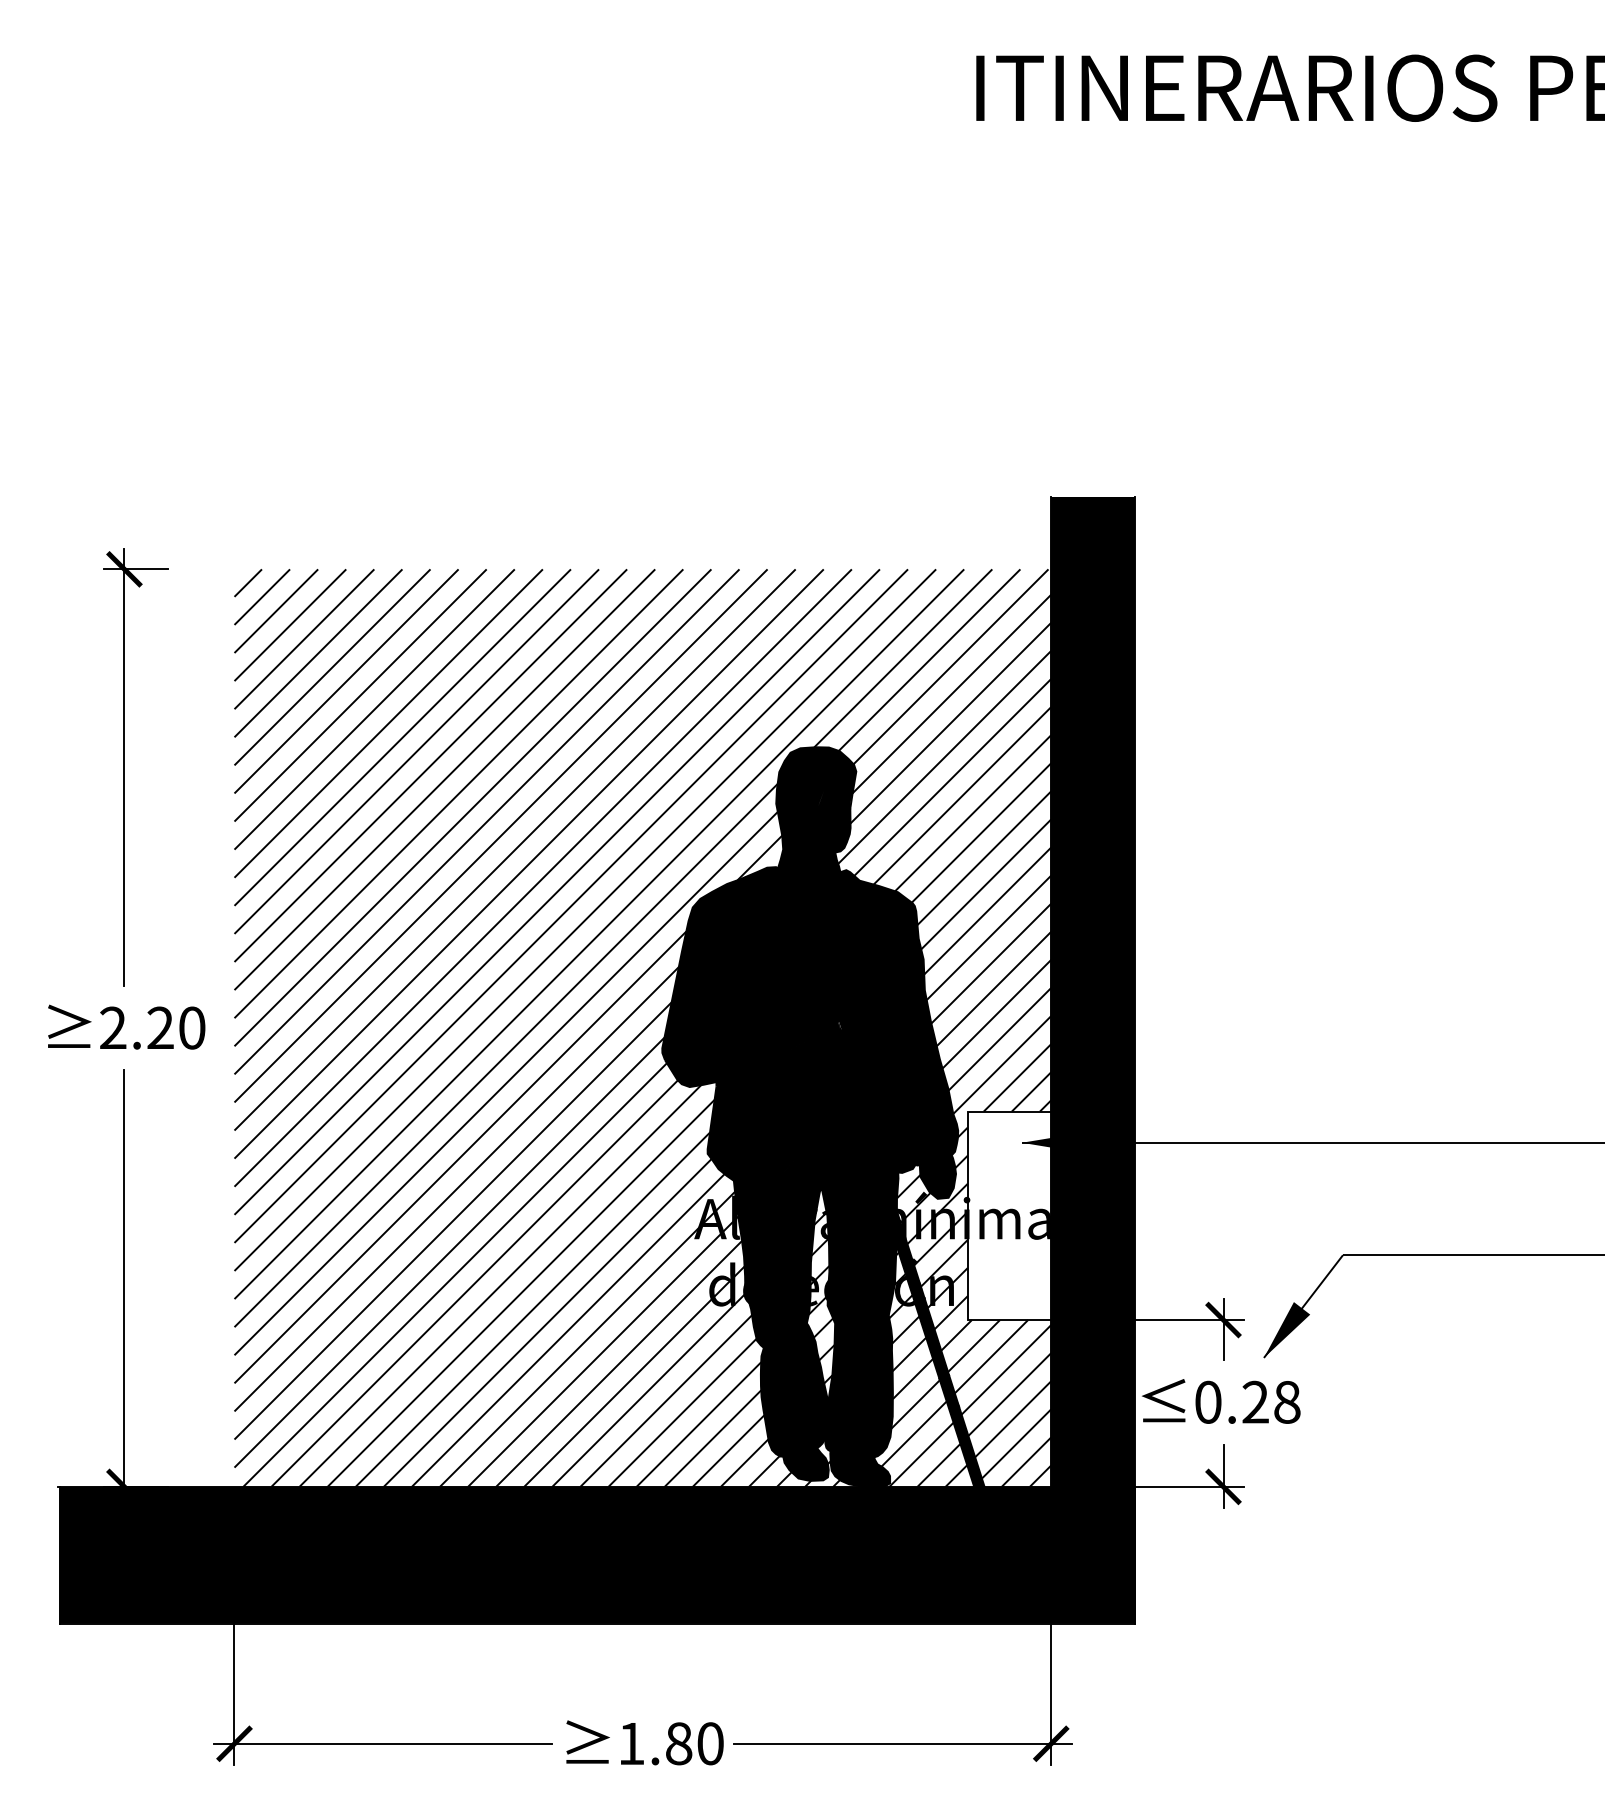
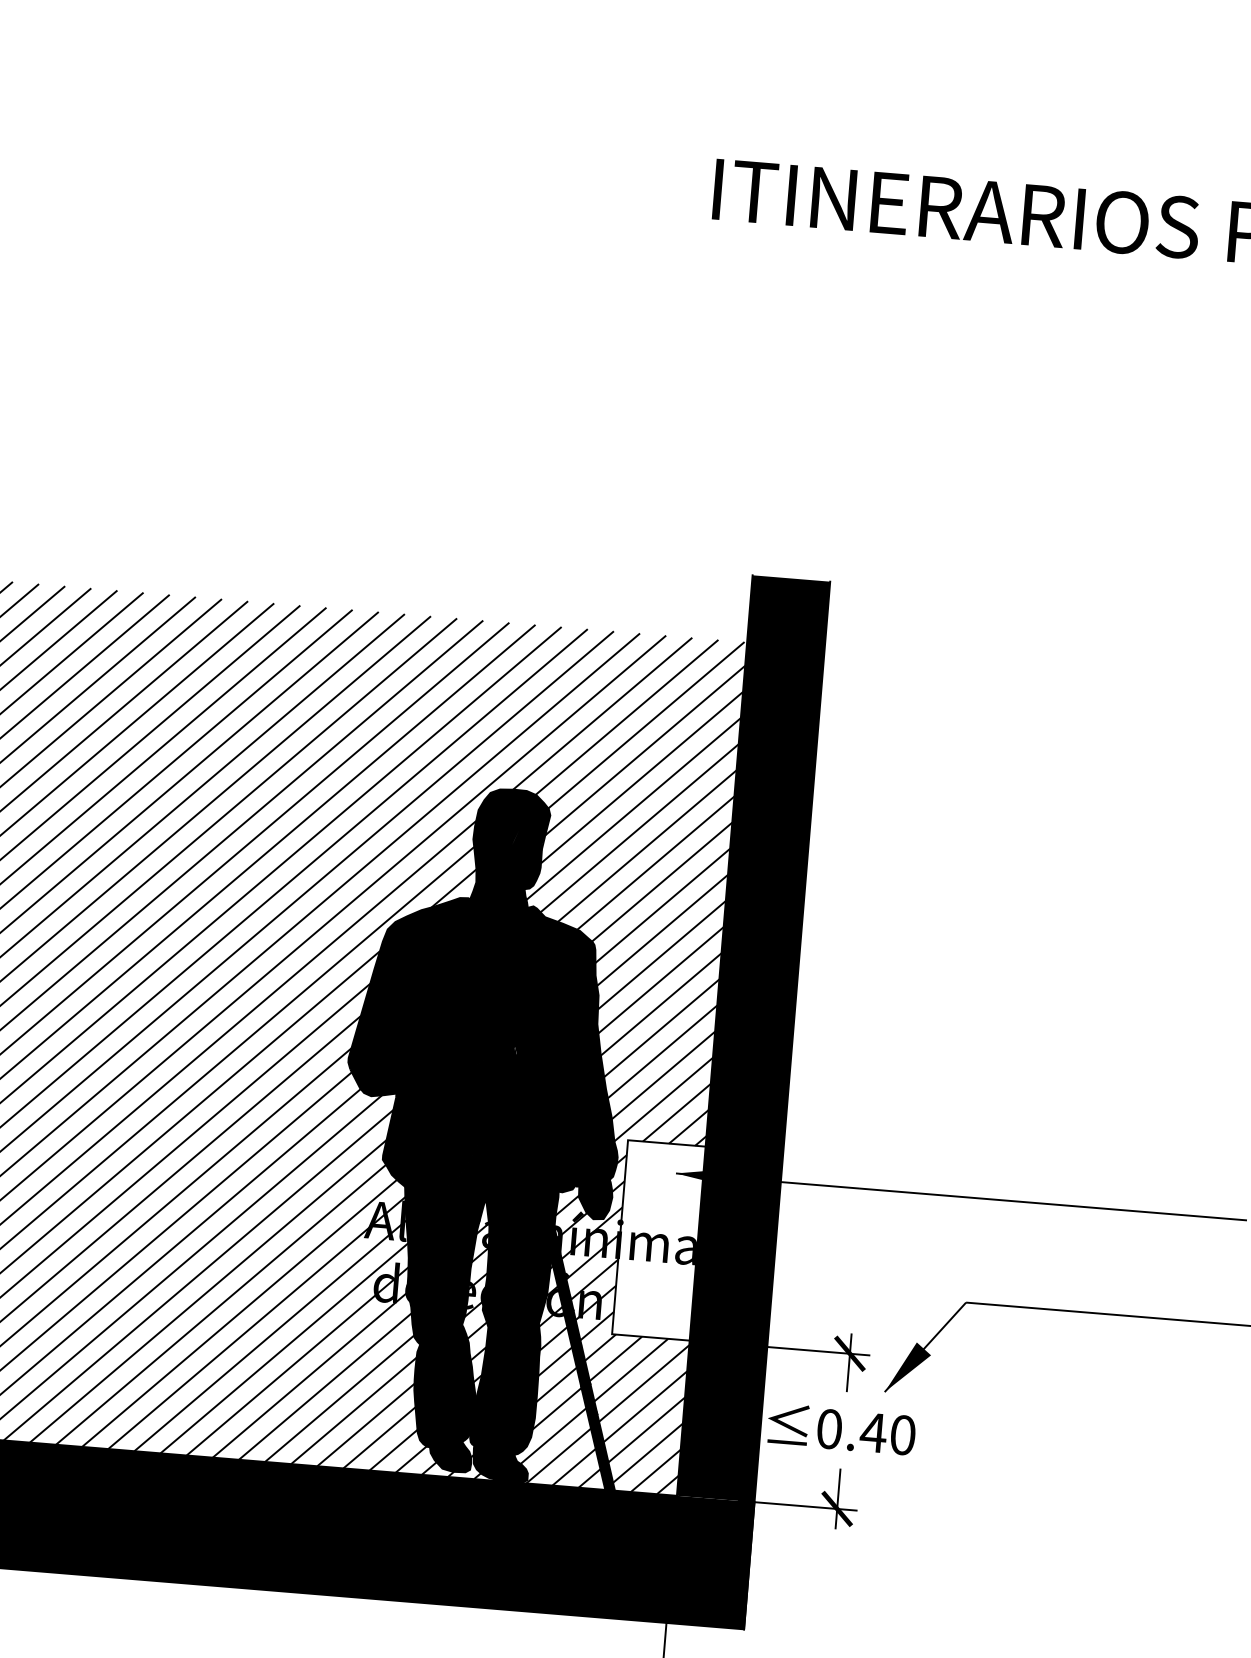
text: (1270, 1401) -> (887, 1433), 0.28 -> 0.40

